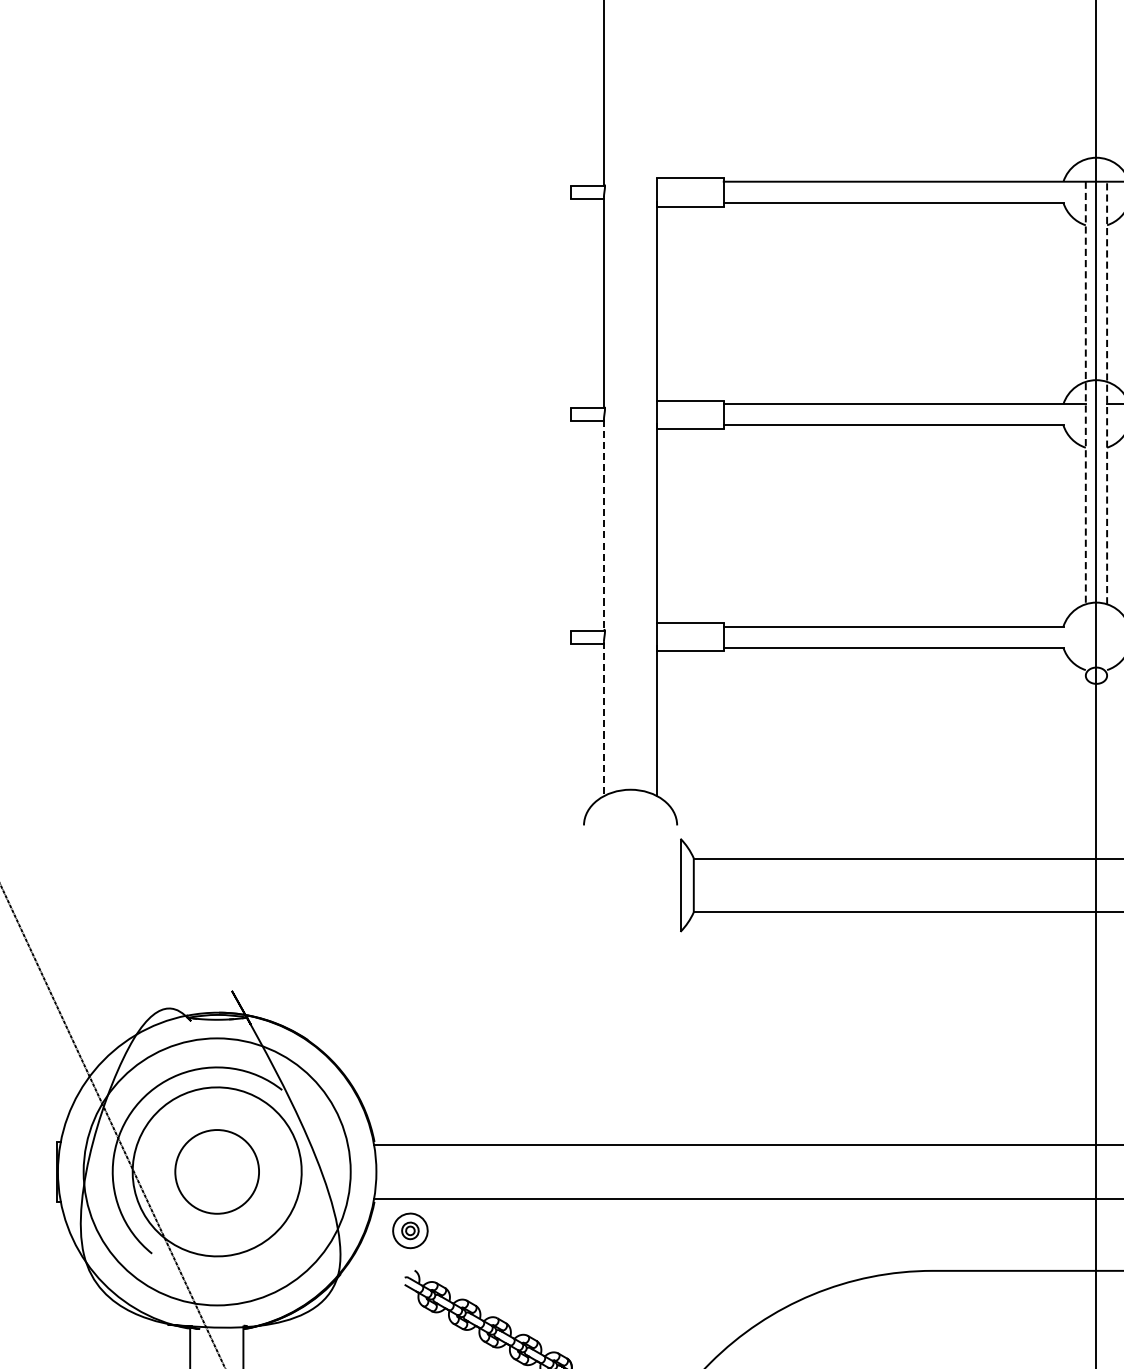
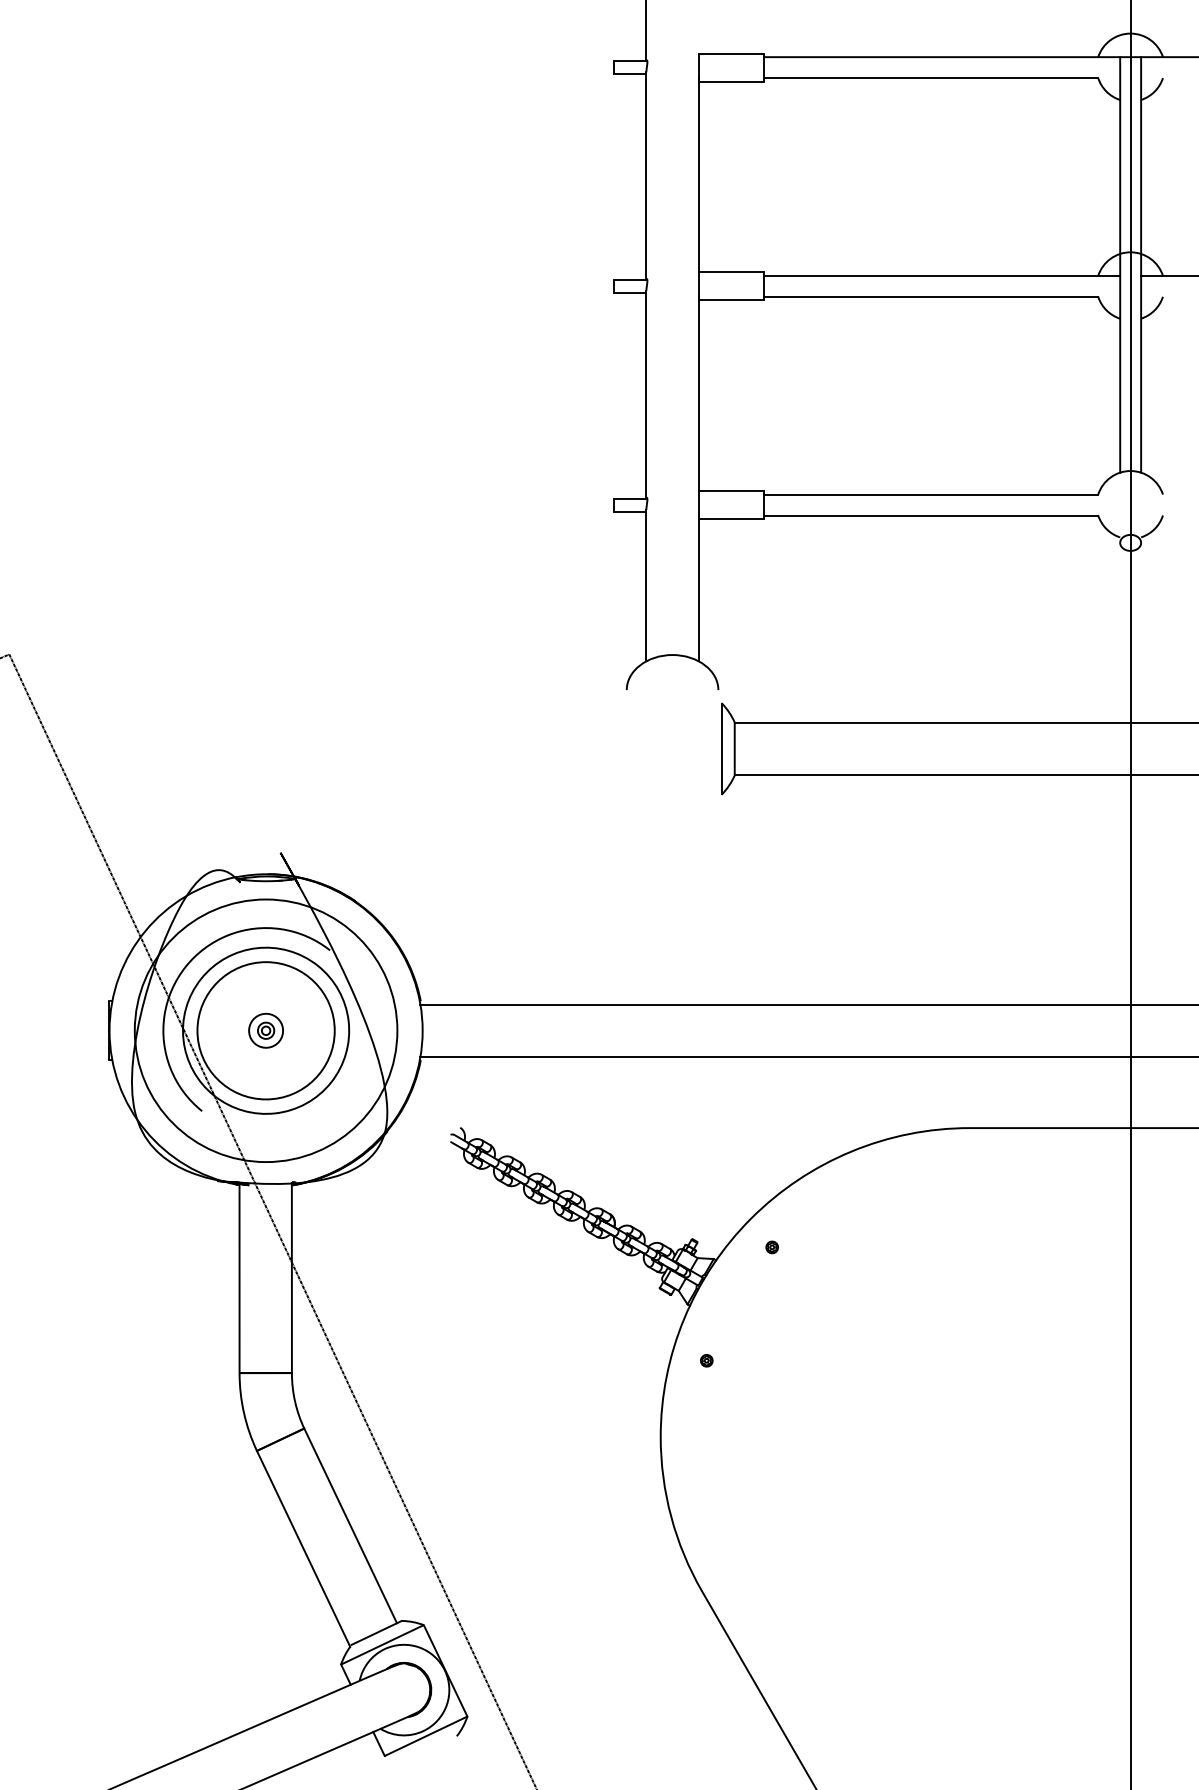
line: (1086, 392) -> (1120, 264), dashed -> solid
line: (1107, 392) -> (1141, 264), dashed -> solid
line: (604, 524) -> (646, 394), dashed -> solid
line: (604, 719) -> (646, 585), dashed -> solid
circle: (216, 1171) -> (265, 1030), size x1.67
part: (409, 1230) -> (265, 1030), moved

